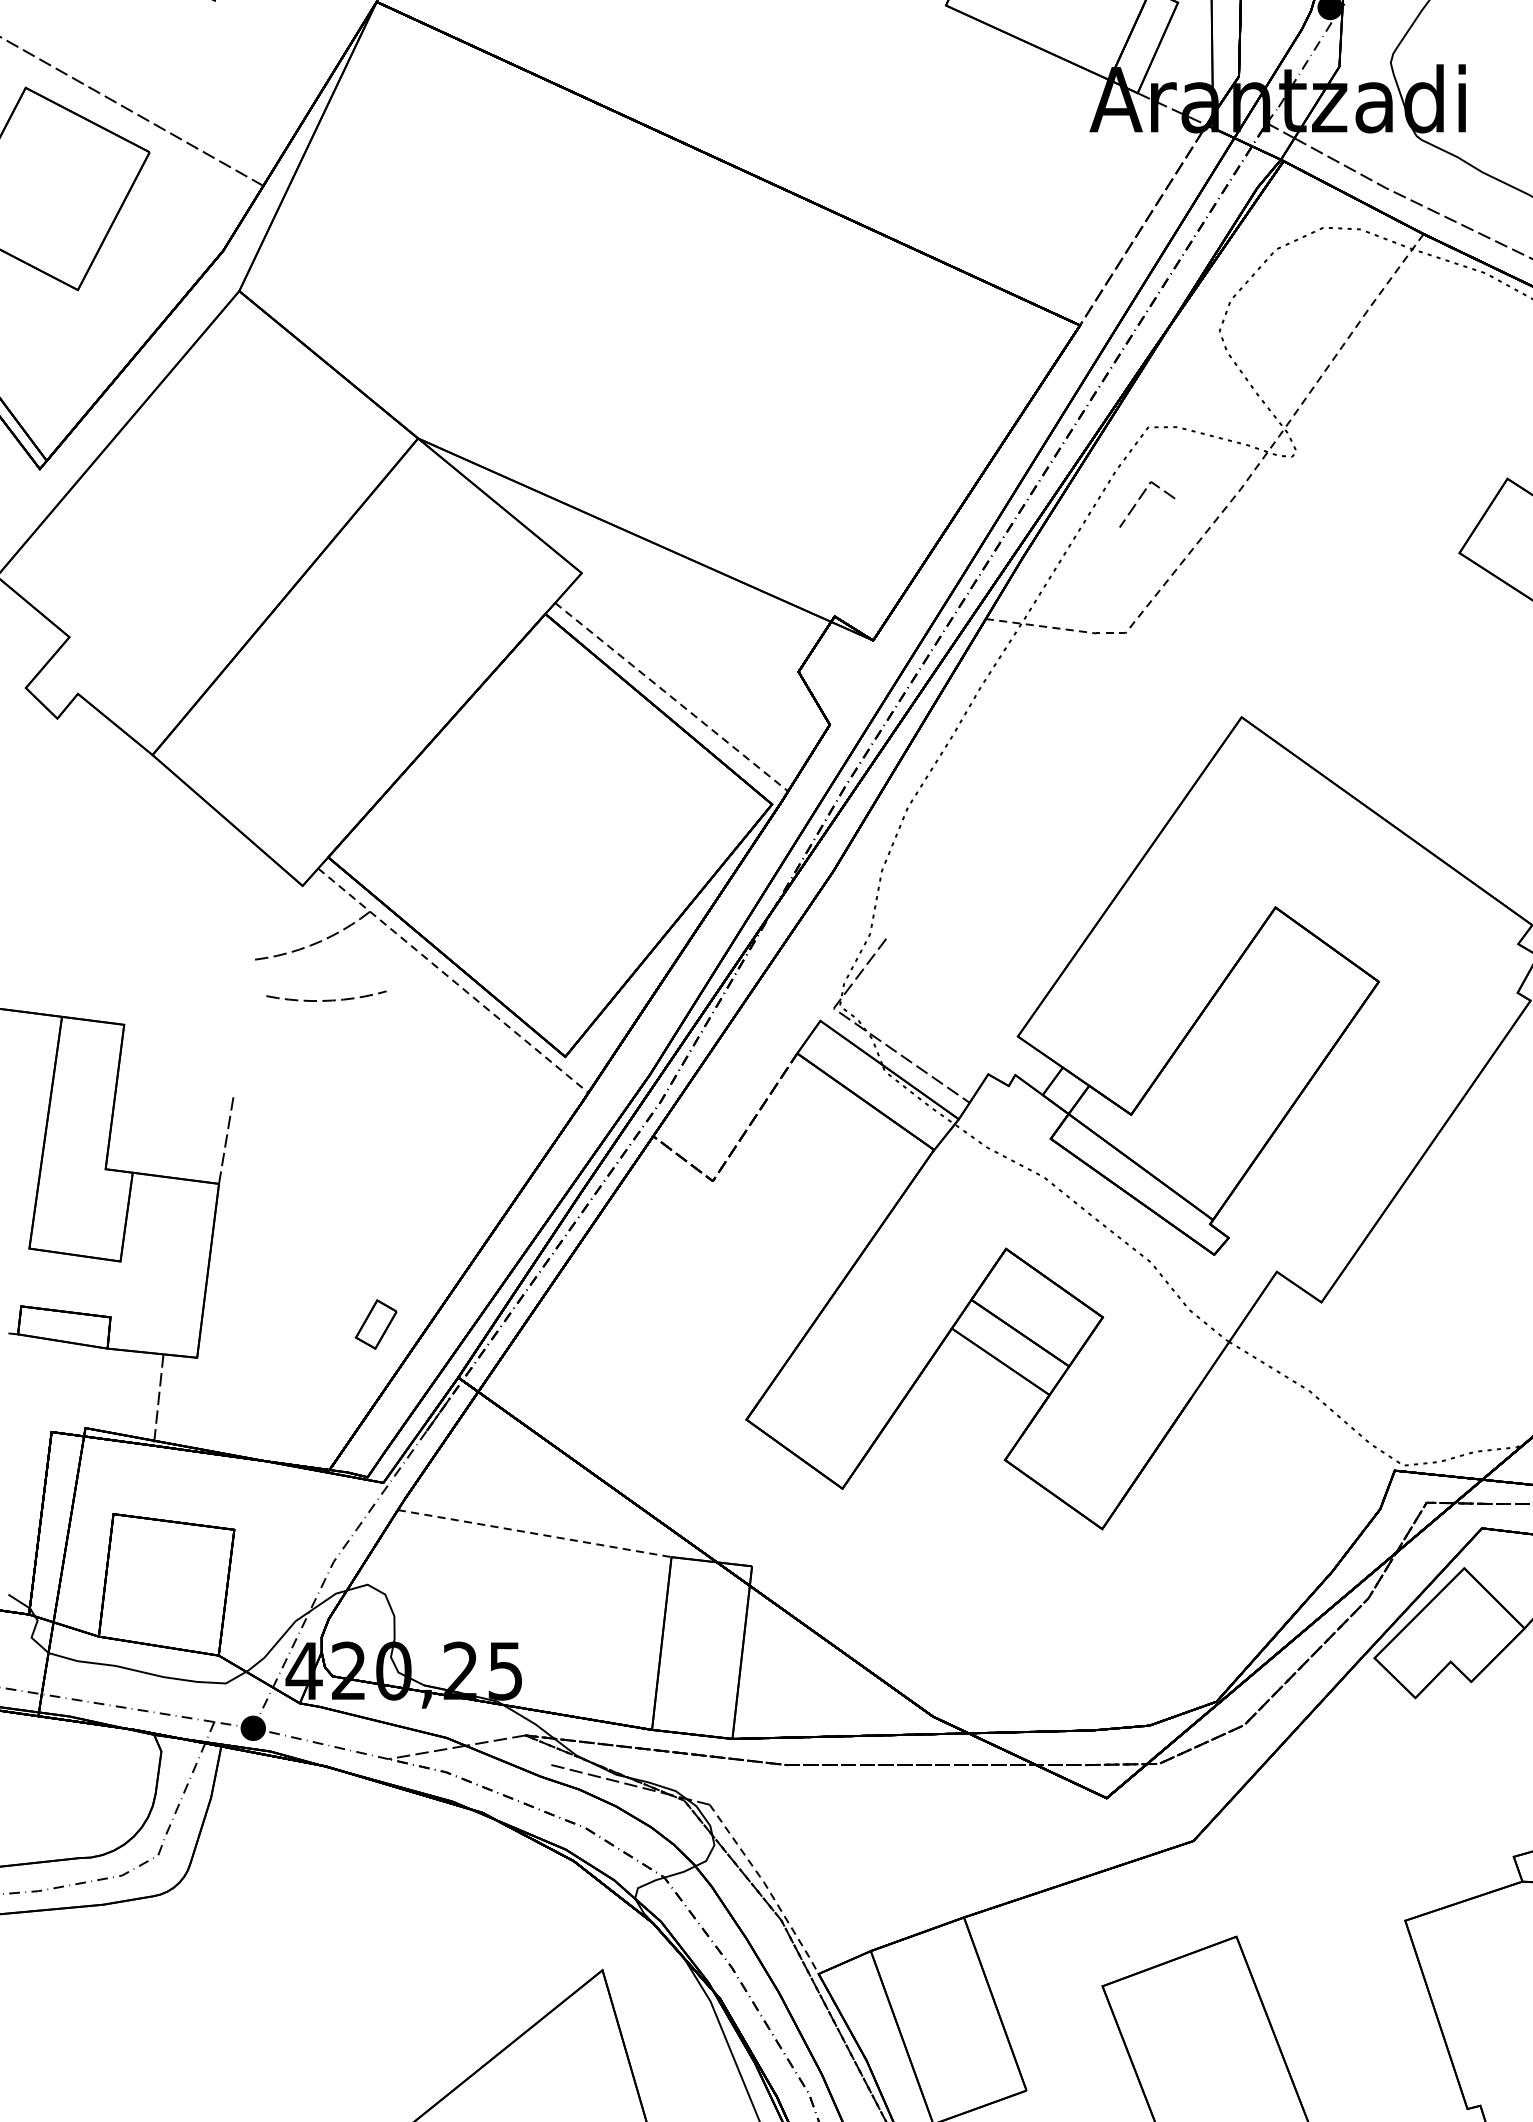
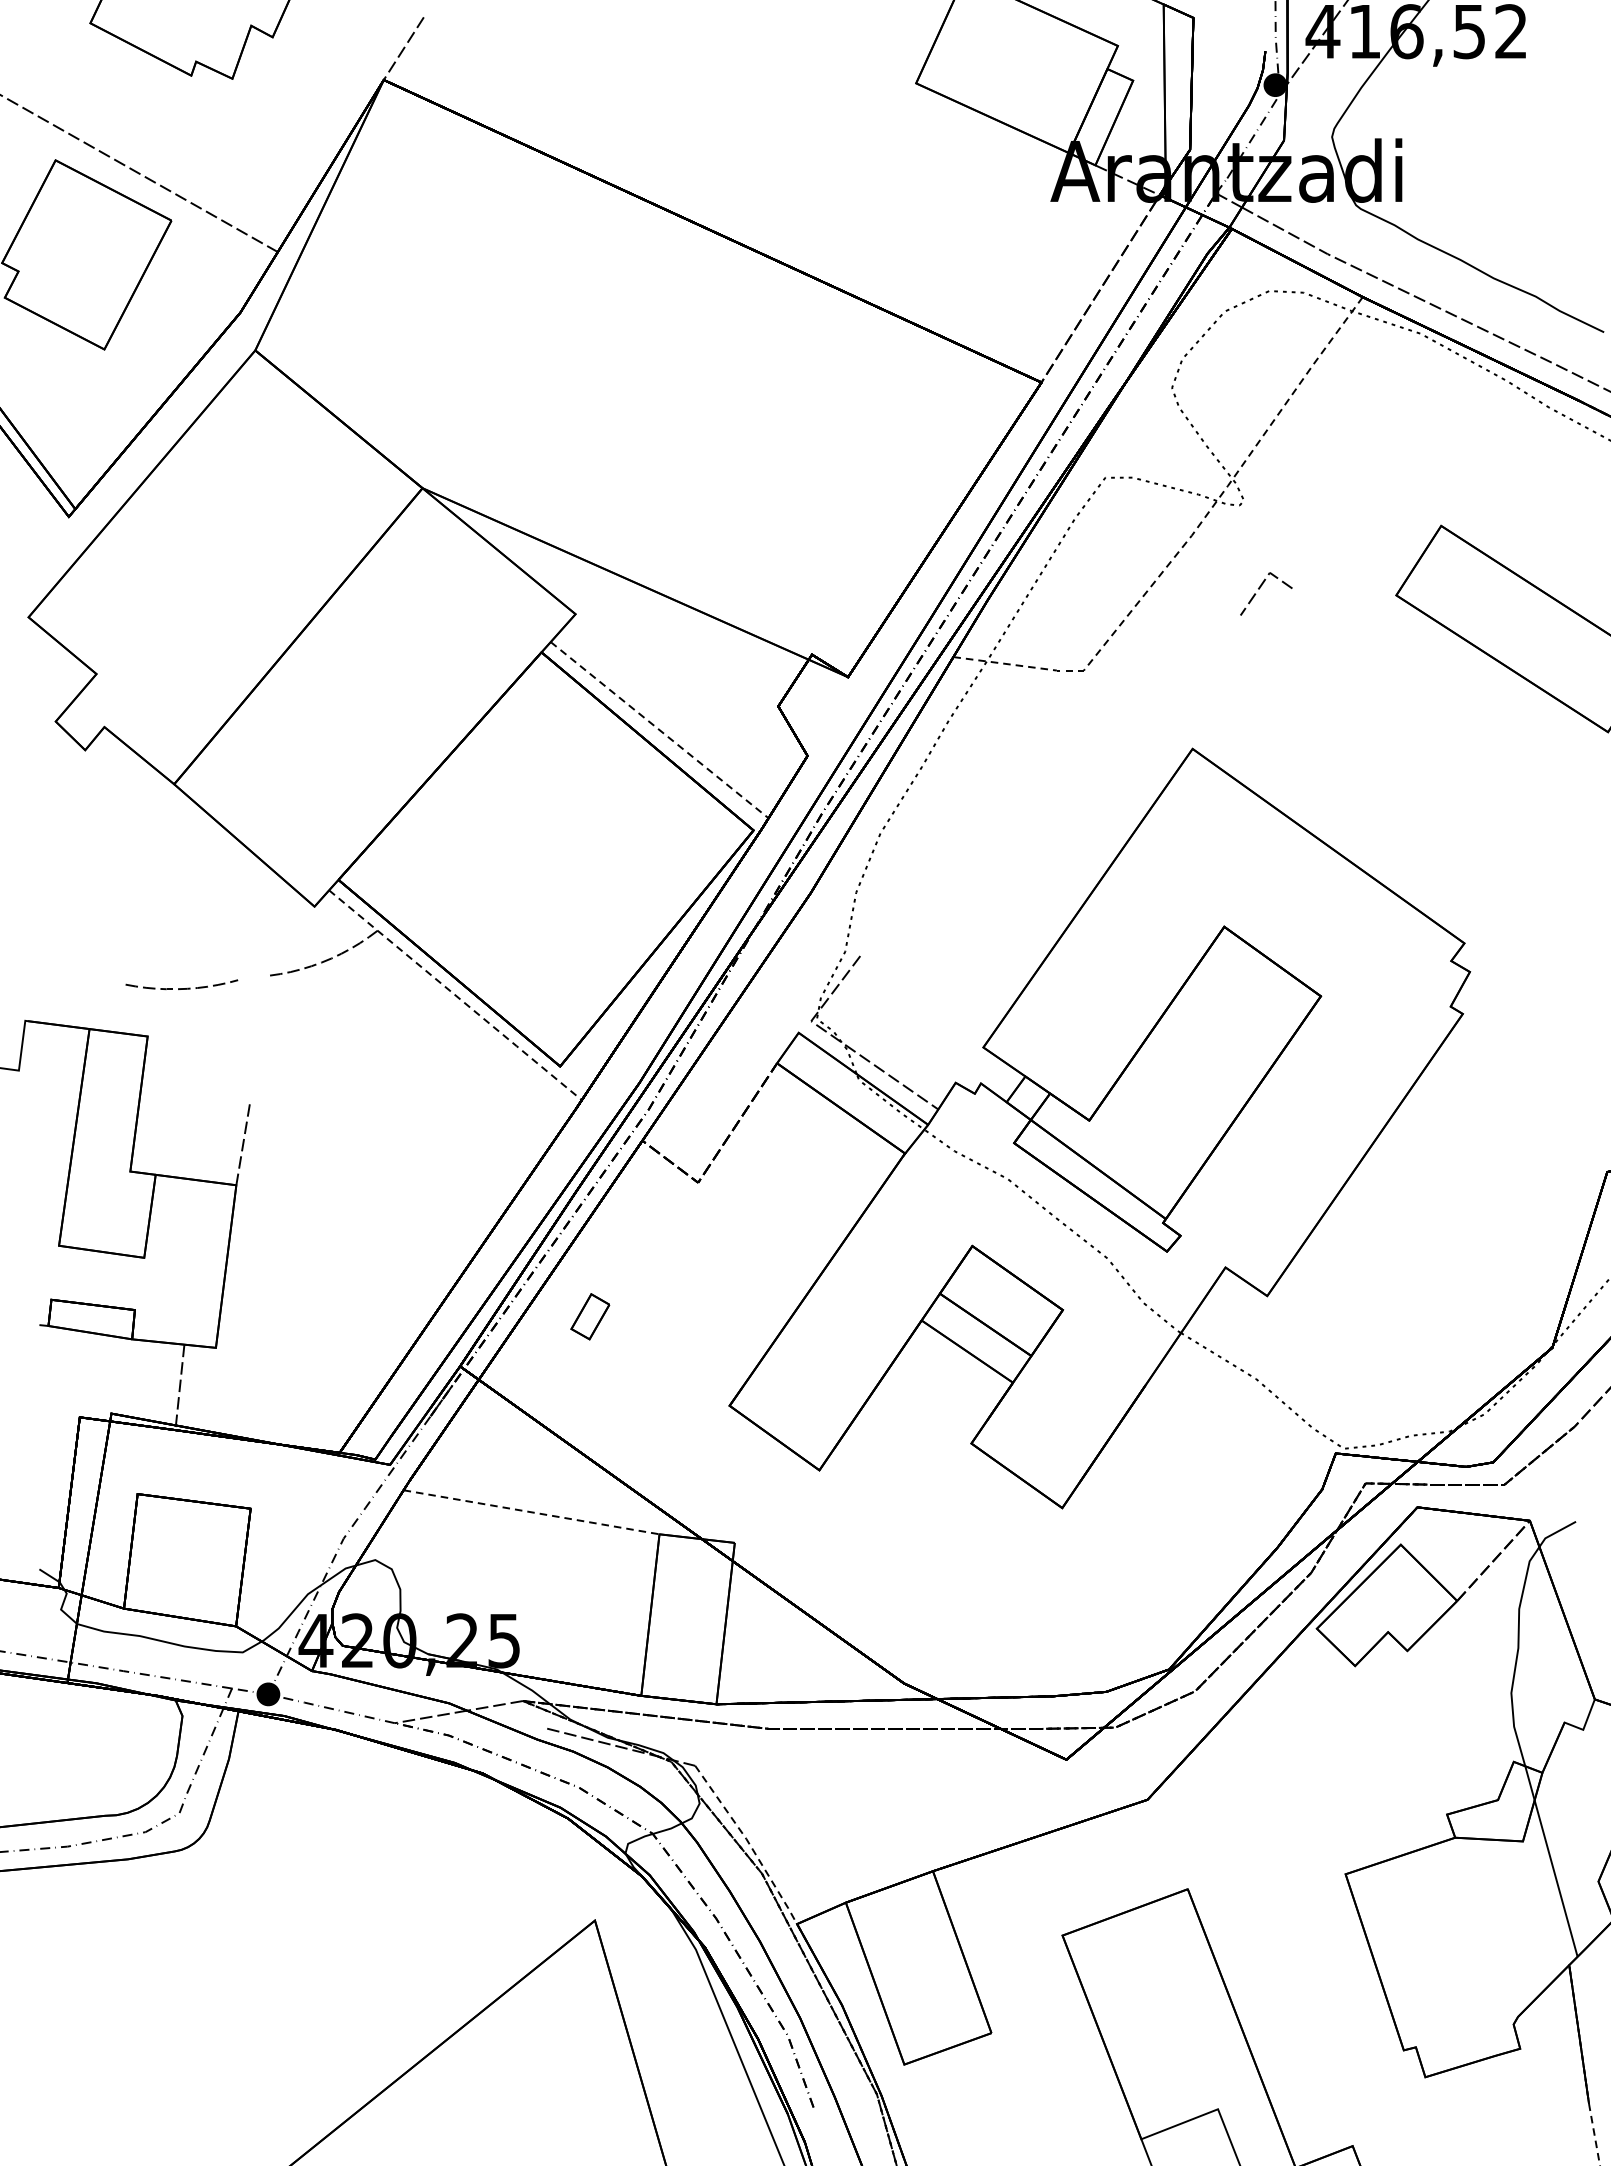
line: (1140, 498) -> (1260, 588), moved
curve: (326, 1000) -> (181, 988), moved
part: (376, 1324) -> (590, 1316), moved

